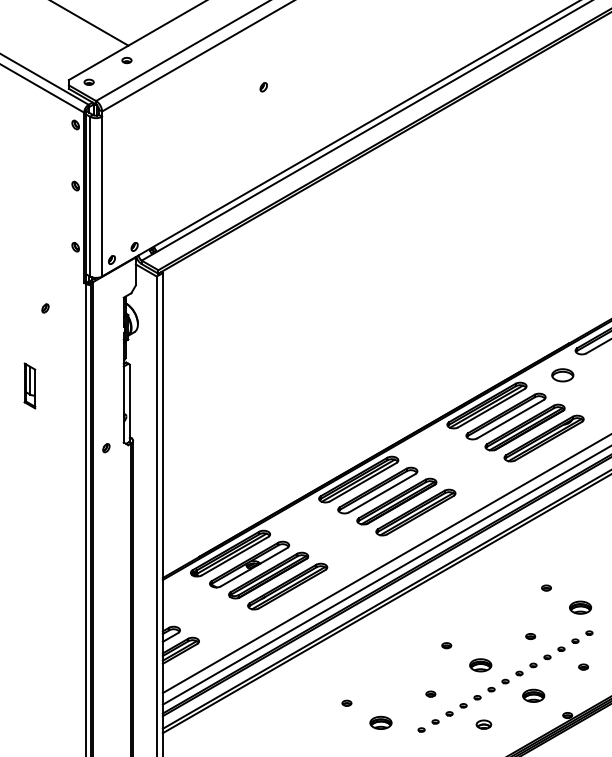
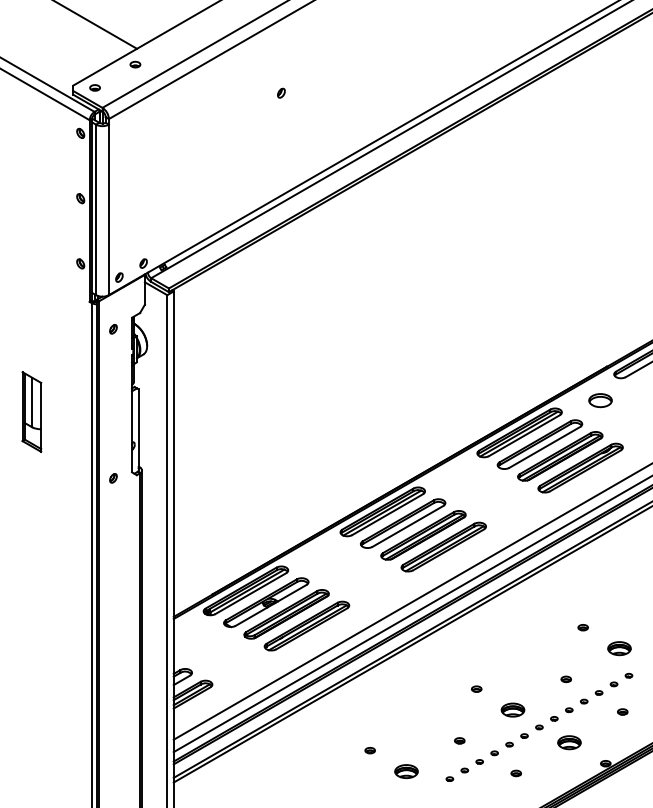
part: (45, 308) -> (113, 329), moved
part: (29, 385) -> (31, 411), size x1.67
part: (483, 724) -> (515, 773), size x0.62

